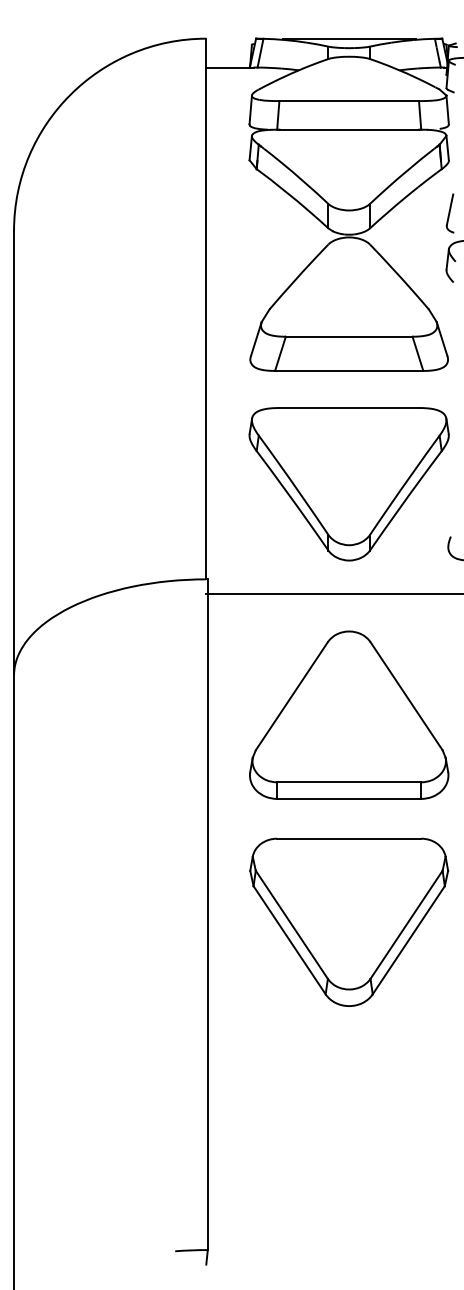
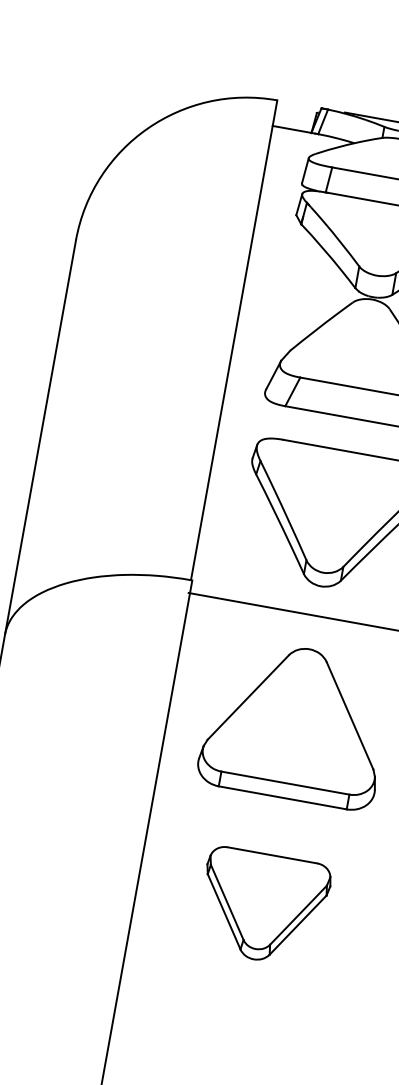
part: (349, 921) -> (263, 906), size x0.7

